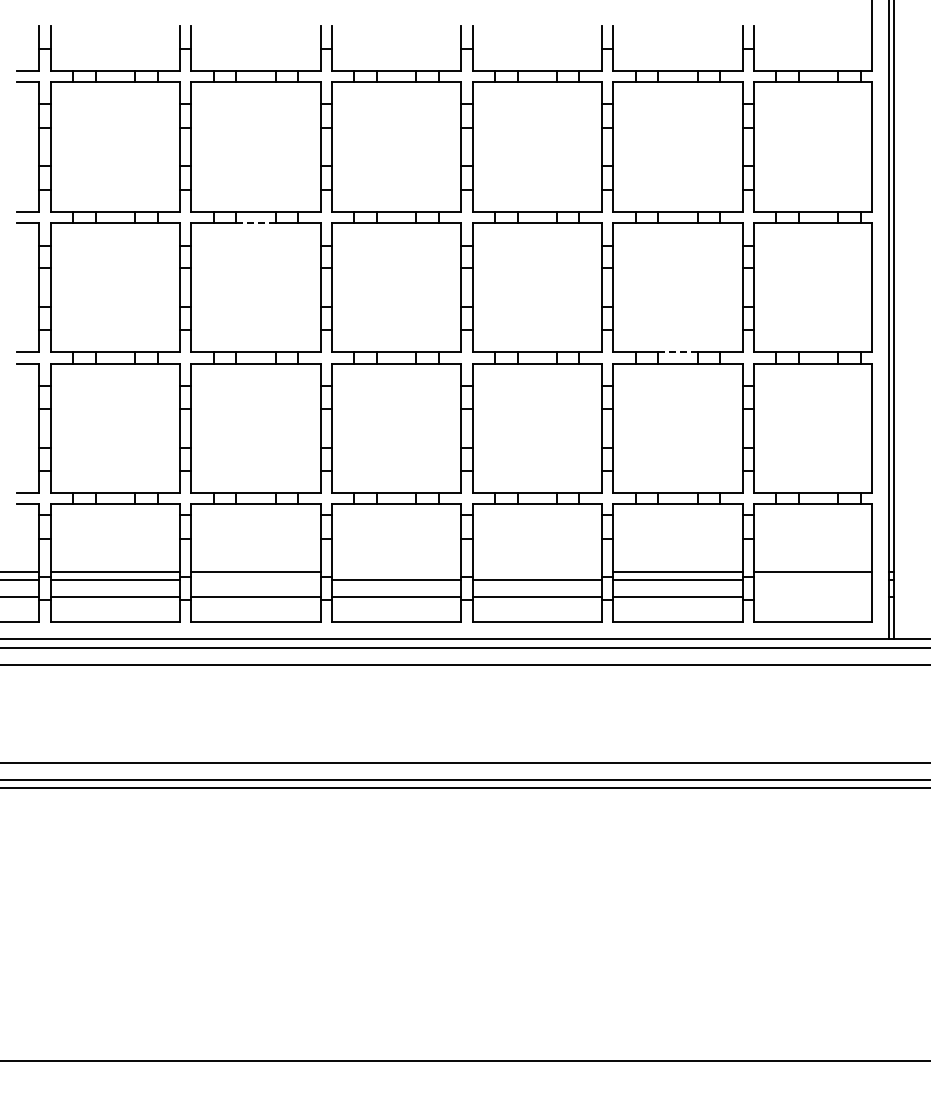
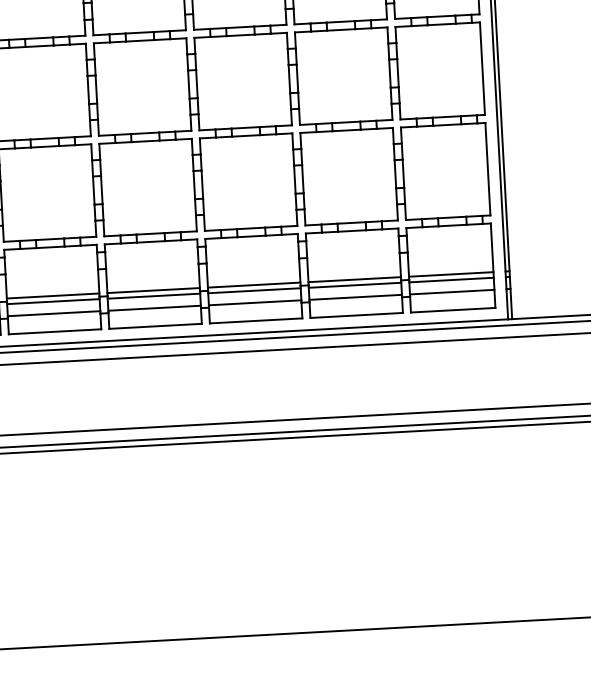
line: (255, 223) -> (39, 46), dashed -> solid
line: (677, 352) -> (345, 122), dashed -> solid
line: (396, 572) -> (153, 290), added
line: (536, 572) -> (253, 285), added
line: (255, 580) -> (53, 301), added
line: (812, 580) -> (451, 280), added
line: (812, 597) -> (451, 292), added

